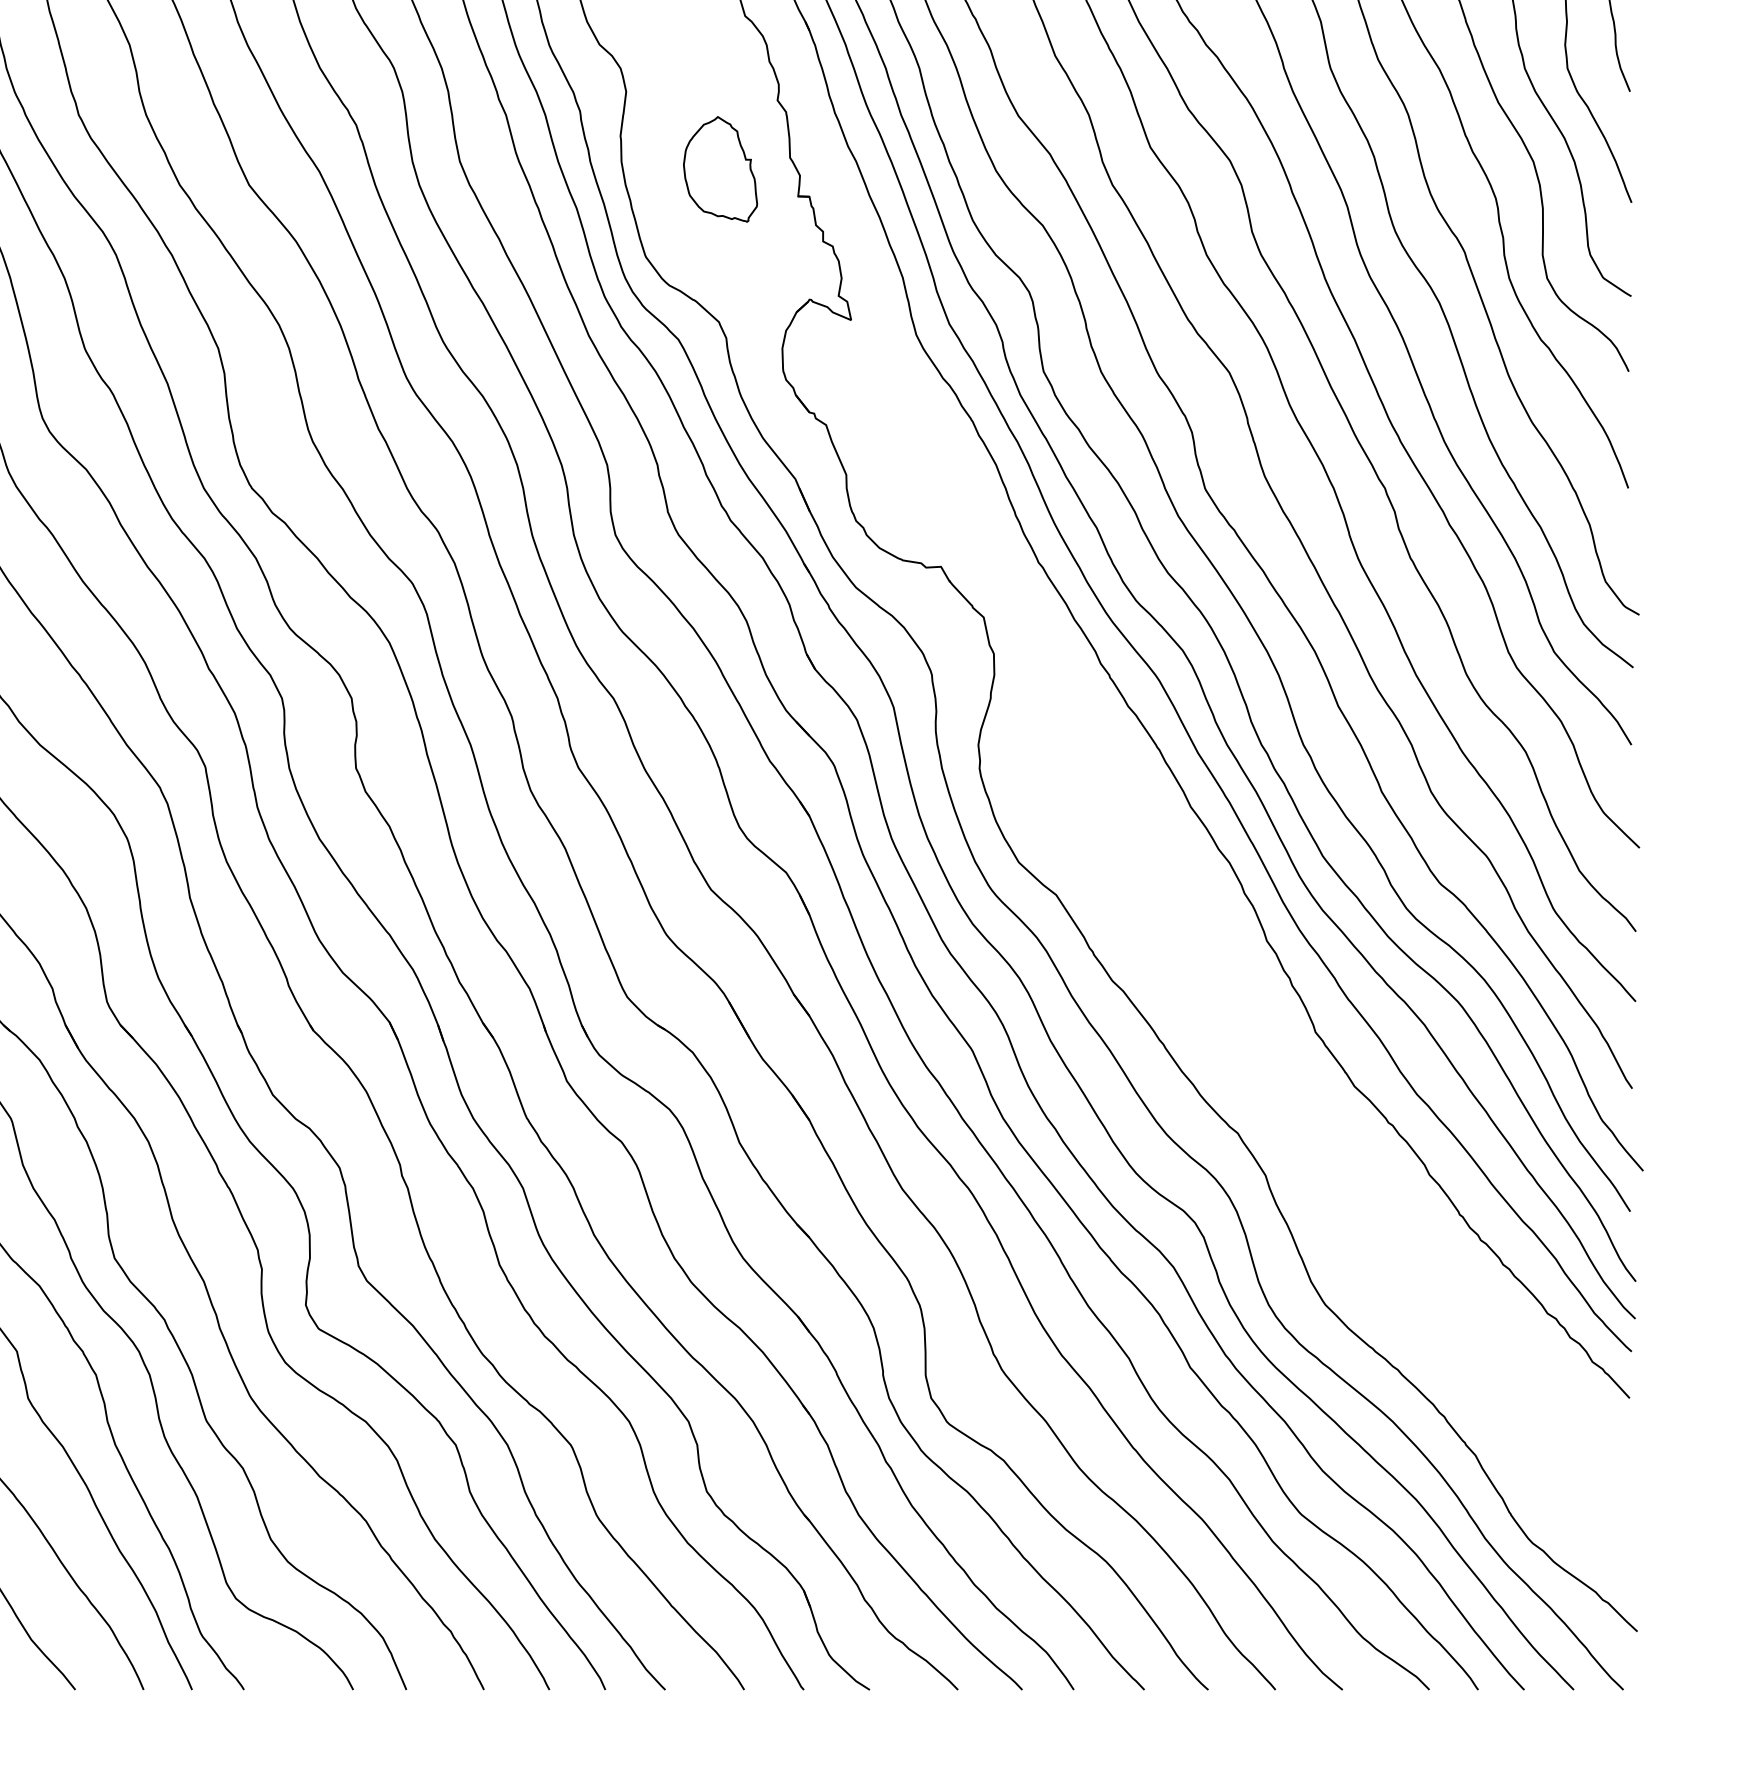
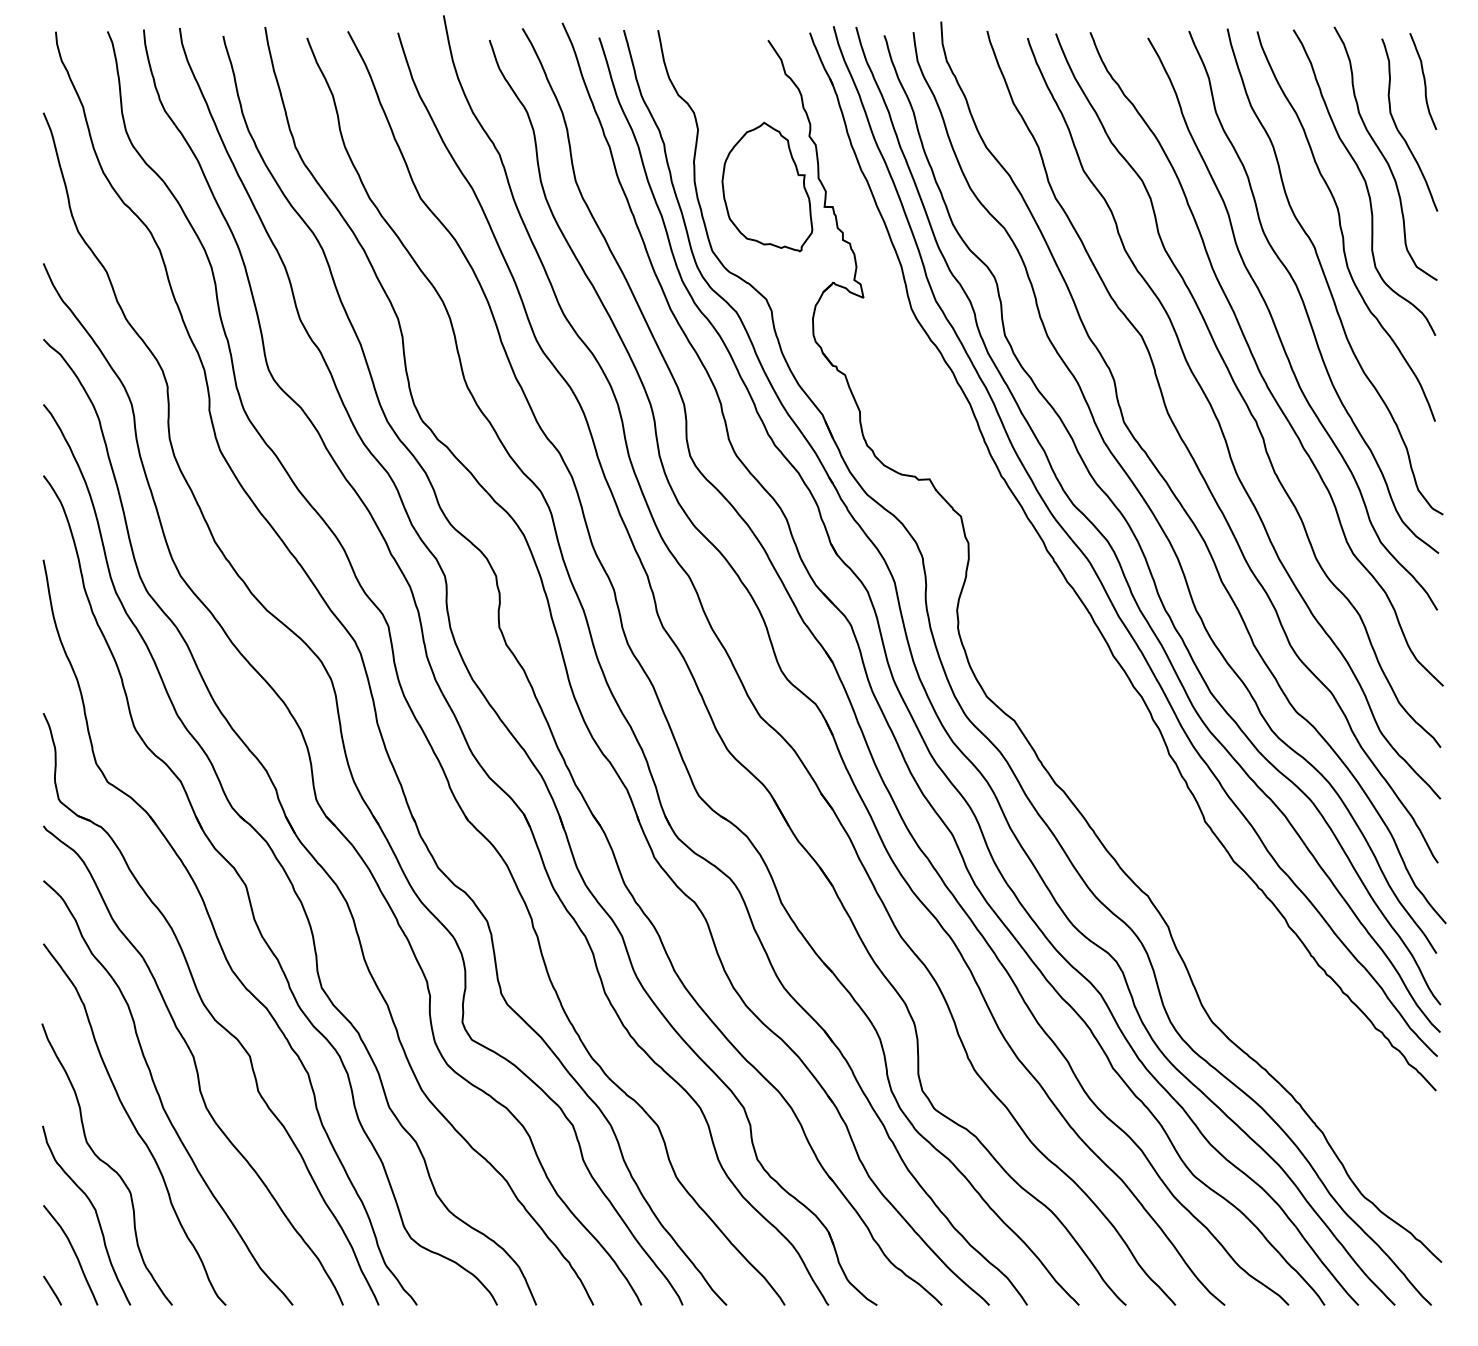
part: (720, 168) -> (767, 186), size x1.67

